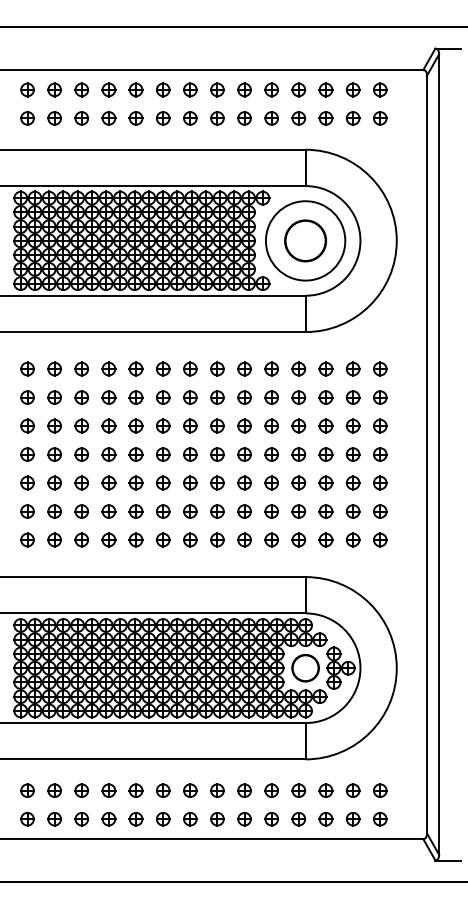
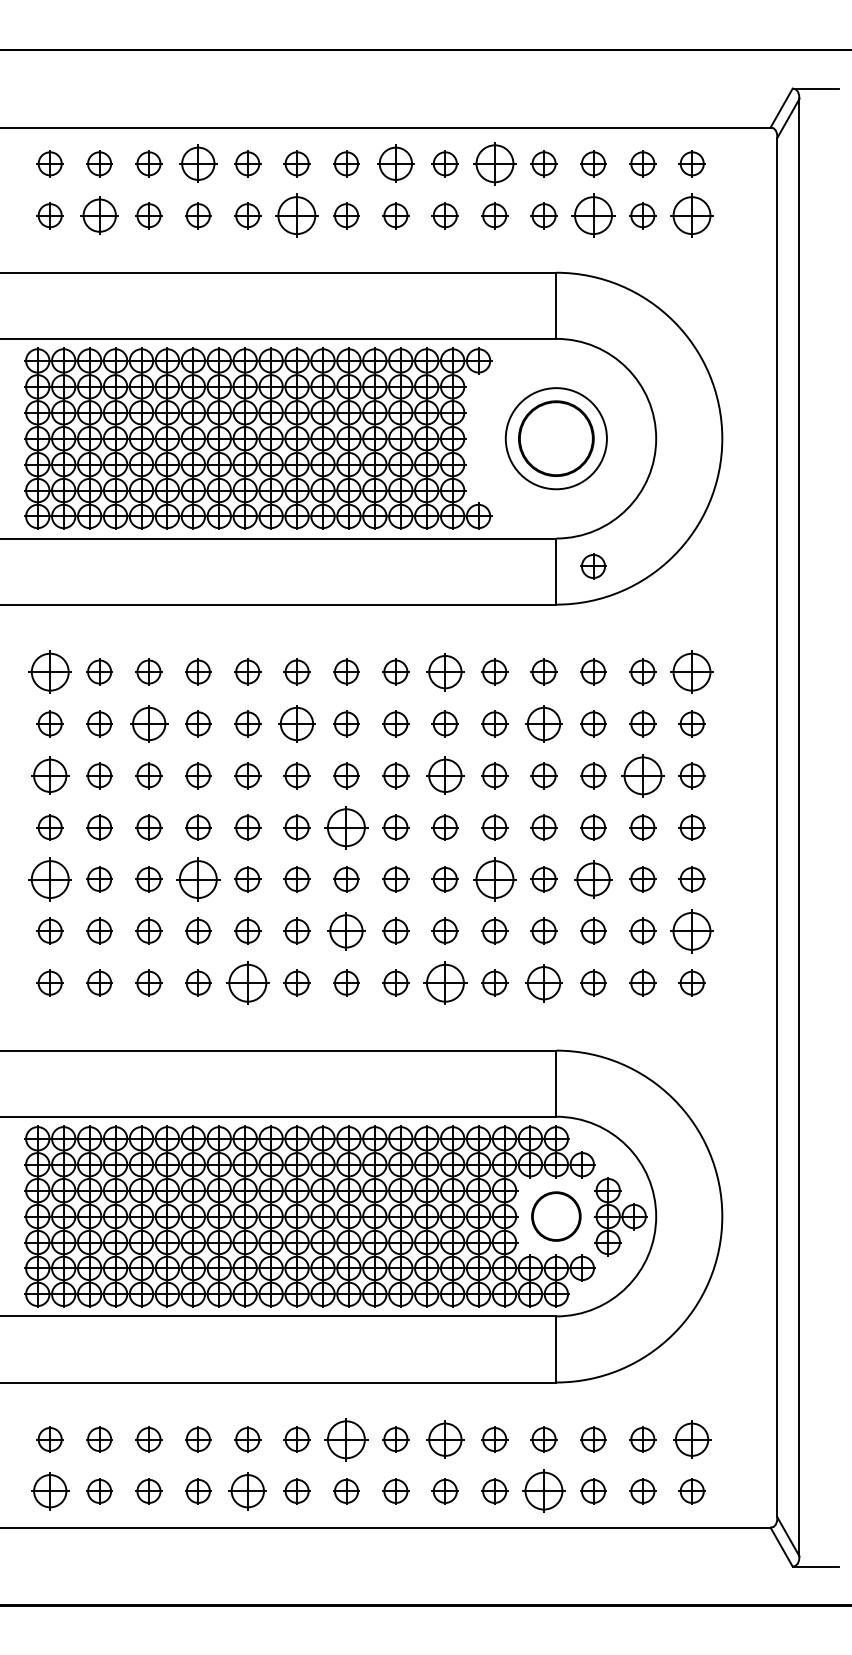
part: (108, 89) -> (197, 163), size x1.4
part: (217, 89) -> (395, 163), size x1.4
part: (271, 89) -> (494, 163), size x1.6
part: (54, 118) -> (99, 215), size x1.4
part: (163, 118) -> (297, 215), size x1.6
part: (325, 118) -> (592, 215), size x1.6
part: (380, 118) -> (692, 215), size x1.6
circle: (305, 240) -> (556, 437), size x0.7
part: (325, 310) -> (592, 565), added
part: (27, 368) -> (50, 670), size x1.6
part: (244, 368) -> (445, 670), size x1.4
part: (380, 368) -> (692, 670), size x1.6
part: (81, 397) -> (148, 723), size x1.4
part: (163, 397) -> (297, 723), size x1.4
part: (298, 397) -> (543, 723), size x1.4
part: (27, 425) -> (50, 774), size x1.4
part: (244, 425) -> (445, 774), size x1.4
part: (352, 425) -> (641, 774), size x1.6
part: (190, 454) -> (346, 827), size x1.6
part: (27, 482) -> (50, 878), size x1.6
part: (108, 482) -> (197, 878), size x1.6
part: (271, 482) -> (494, 878), size x1.6
part: (325, 482) -> (592, 878), size x1.4
part: (190, 511) -> (346, 931), size x1.4
part: (380, 511) -> (692, 931), size x1.6
part: (135, 539) -> (246, 982), size x1.6
part: (244, 539) -> (445, 982), size x1.6
part: (298, 539) -> (543, 982), size x1.4
part: (190, 790) -> (346, 1439), size x1.6
part: (244, 790) -> (445, 1439), size x1.4
part: (380, 790) -> (692, 1439), size x1.4
part: (27, 819) -> (50, 1491), size x1.4
part: (135, 819) -> (246, 1491), size x1.4
part: (298, 819) -> (543, 1491), size x1.6

